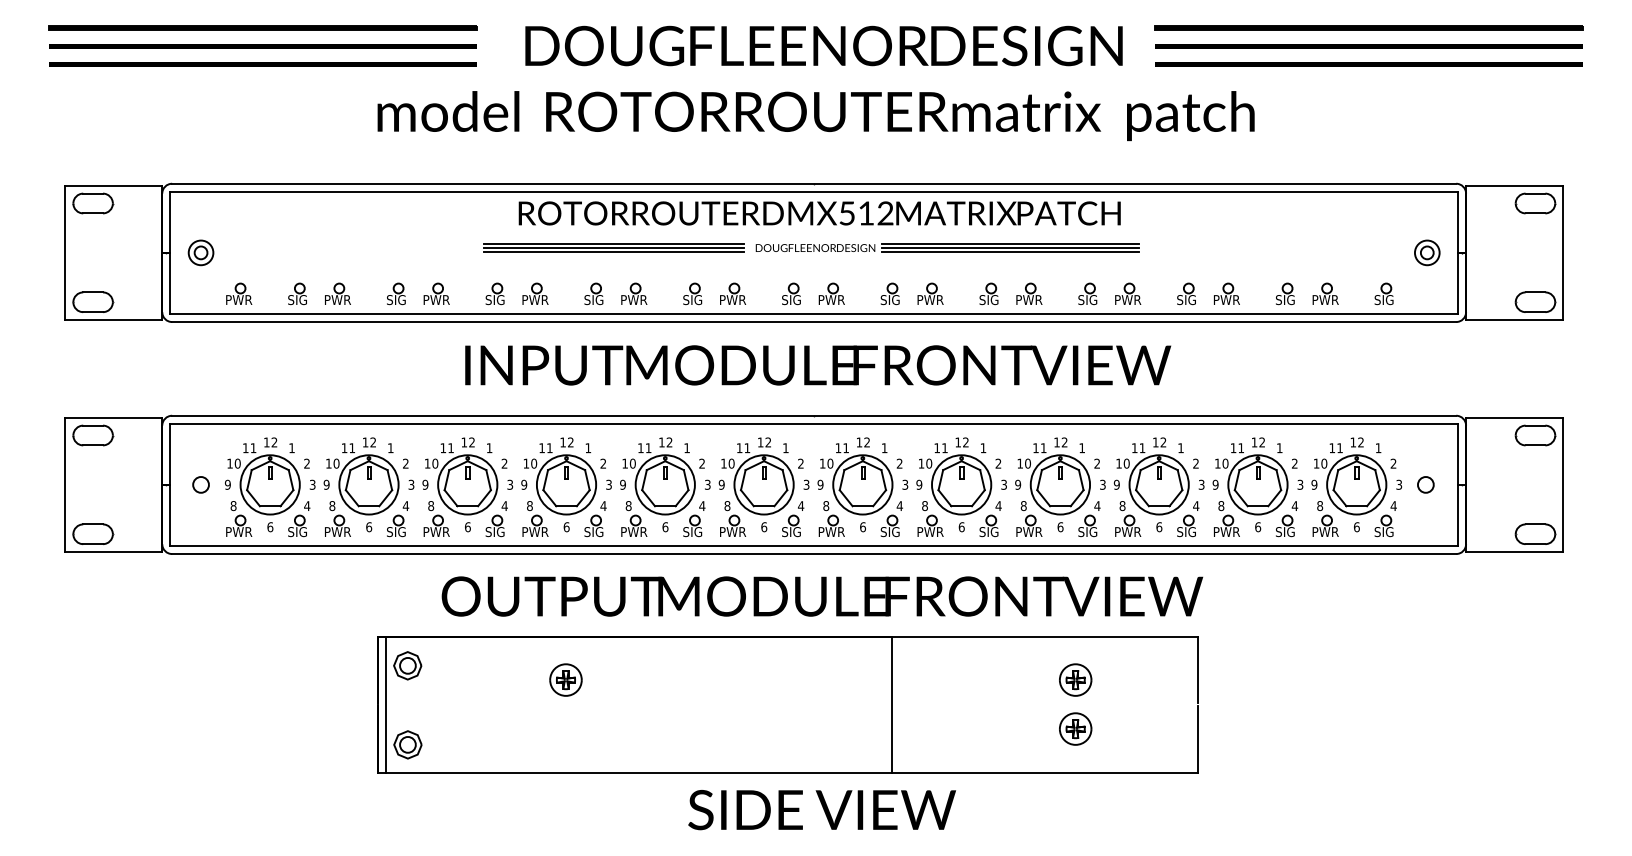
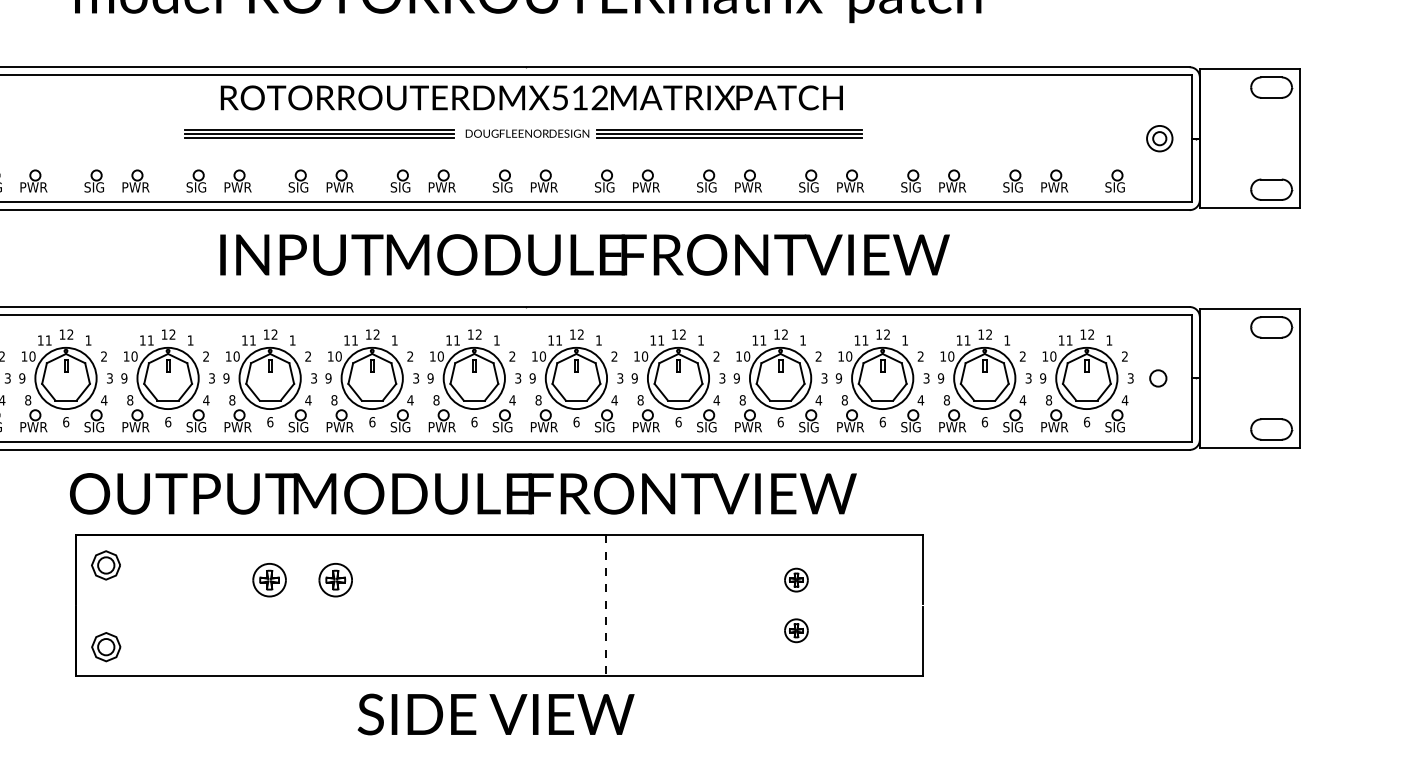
text: (818, 365) -> (585, 255), moved
text: (822, 596) -> (463, 493), moved
part: (629, 679) -> (335, 579), added
part: (1075, 679) -> (796, 579), size x0.7
line: (386, 704) -> (84, 605), removed
line: (891, 704) -> (606, 605), solid -> dashed
part: (1075, 728) -> (796, 630), size x0.7
text: (821, 810) -> (495, 714), moved

